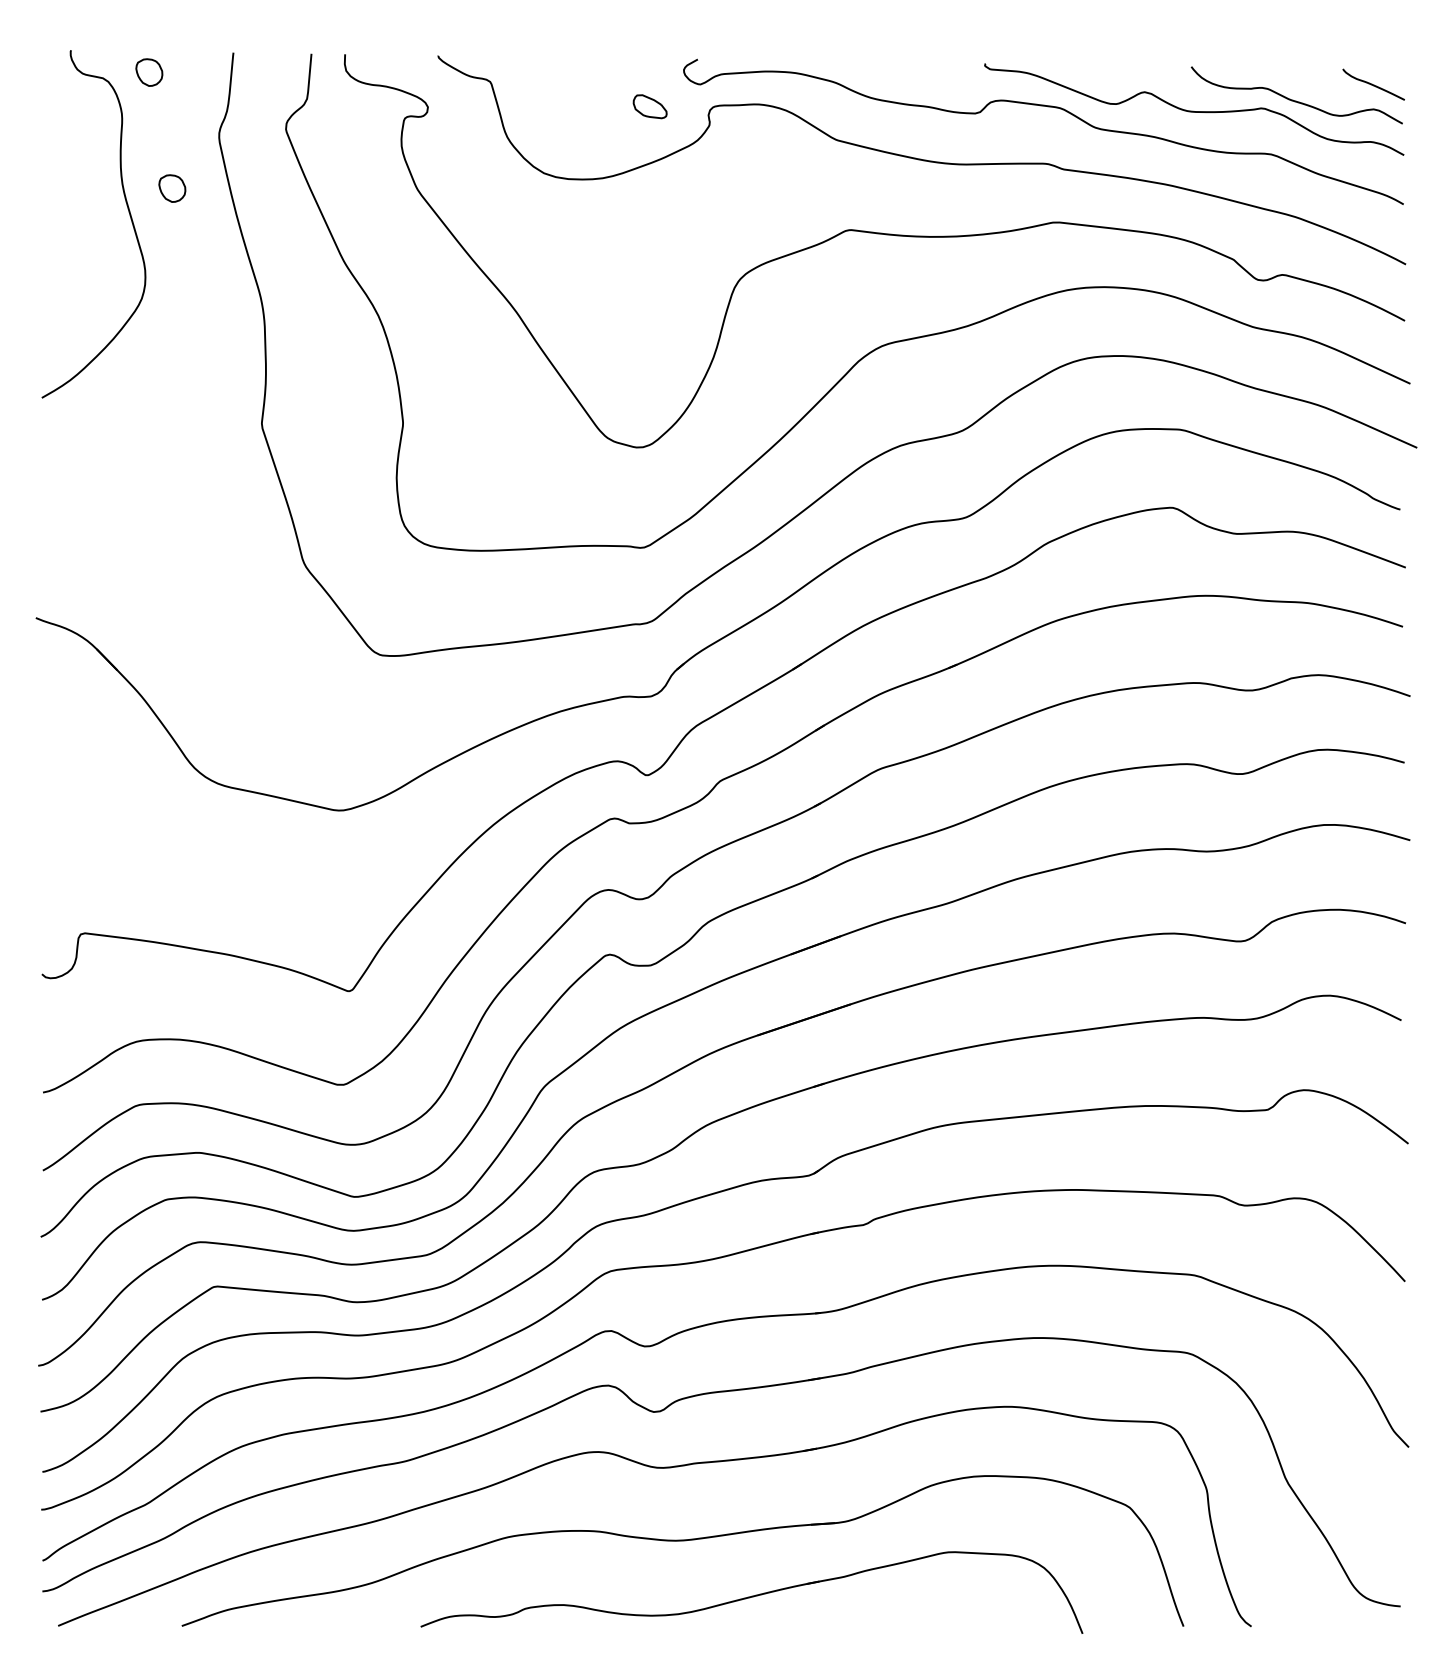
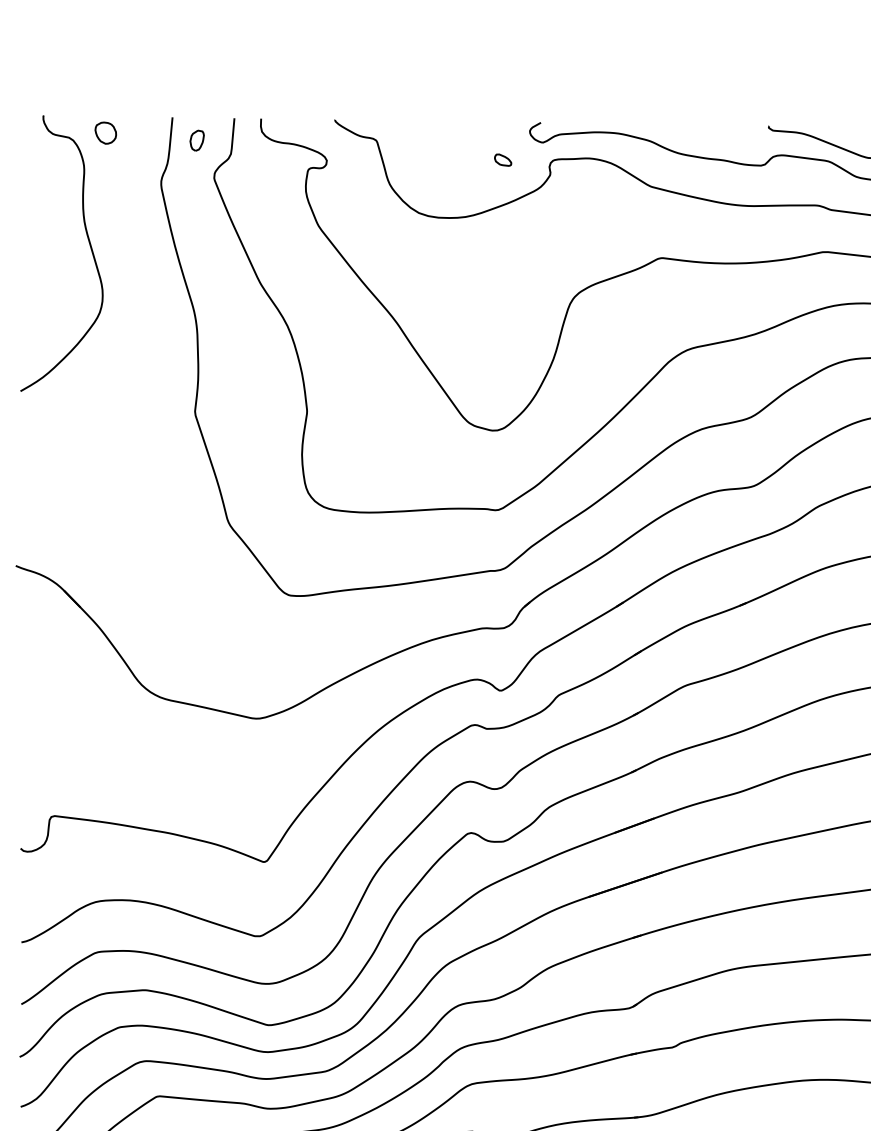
part: (264, 81) -> (197, 140), added
part: (649, 106) -> (502, 160), size x0.62
part: (172, 188) -> (124, 225), removed

